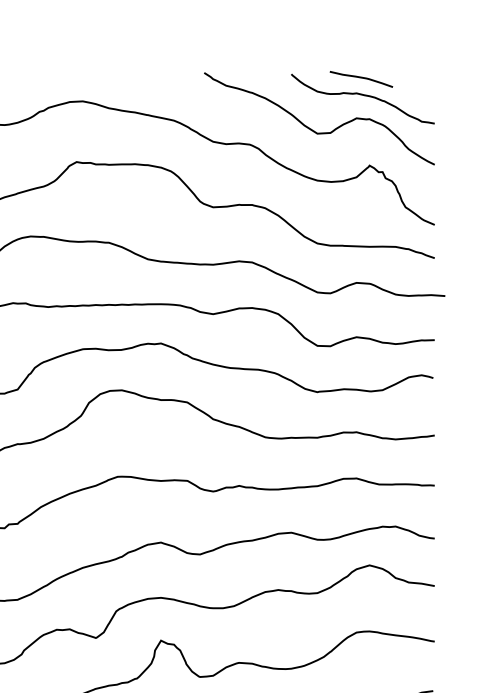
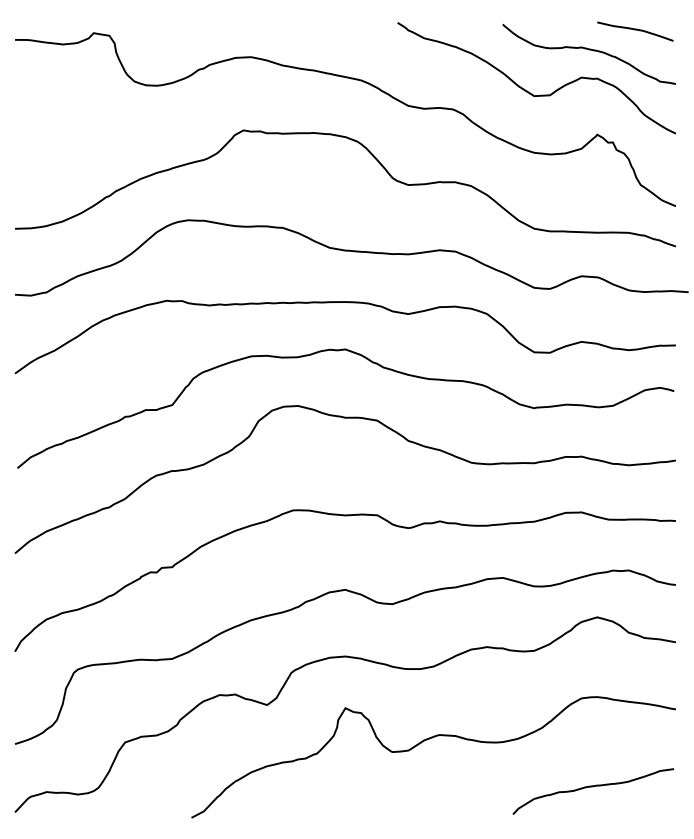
curve: (361, 78) -> (635, 30), moved

